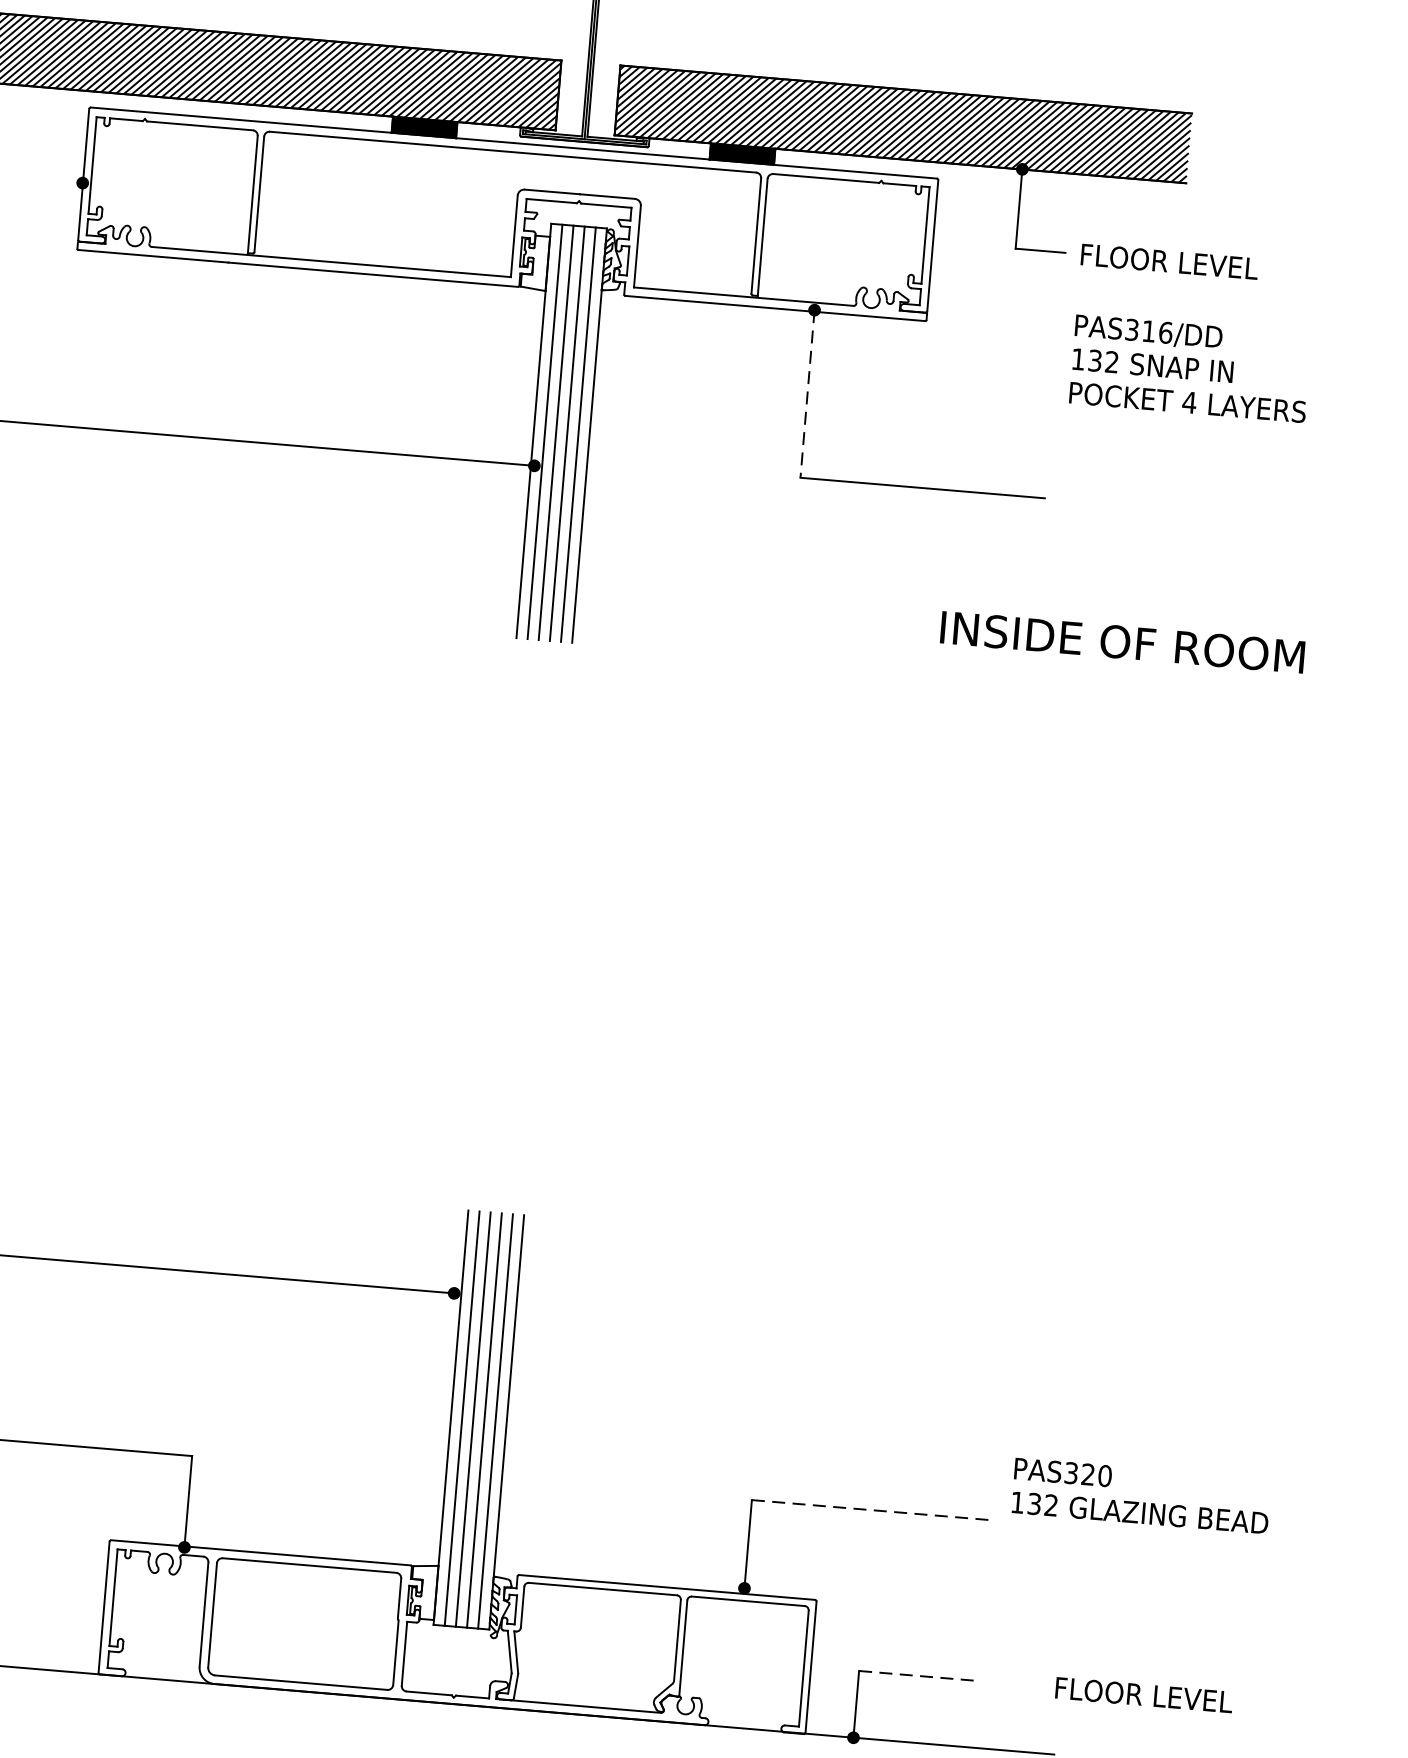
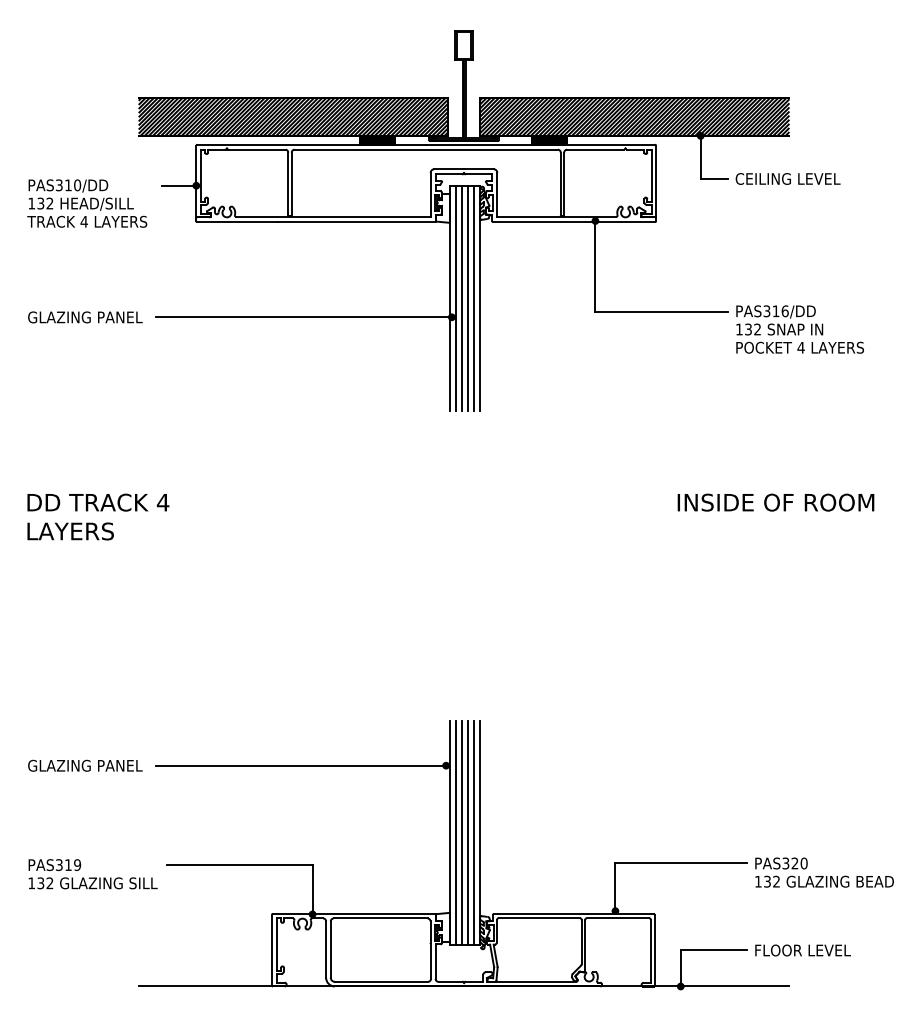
line: (51, 180) -> (179, 185), added
text: (1176, 261) -> (787, 178), FLOOR LEVEL -> CEILING LEVEL
text: (1189, 368) -> (799, 329), moved
line: (807, 394) -> (595, 266), dashed -> solid
text: (1121, 642) -> (775, 502), moved
text: (1141, 1495) -> (824, 872), moved
line: (873, 1510) -> (681, 863), dashed -> solid
line: (919, 1676) -> (713, 950), dashed -> solid
text: (1143, 1695) -> (802, 950), moved

